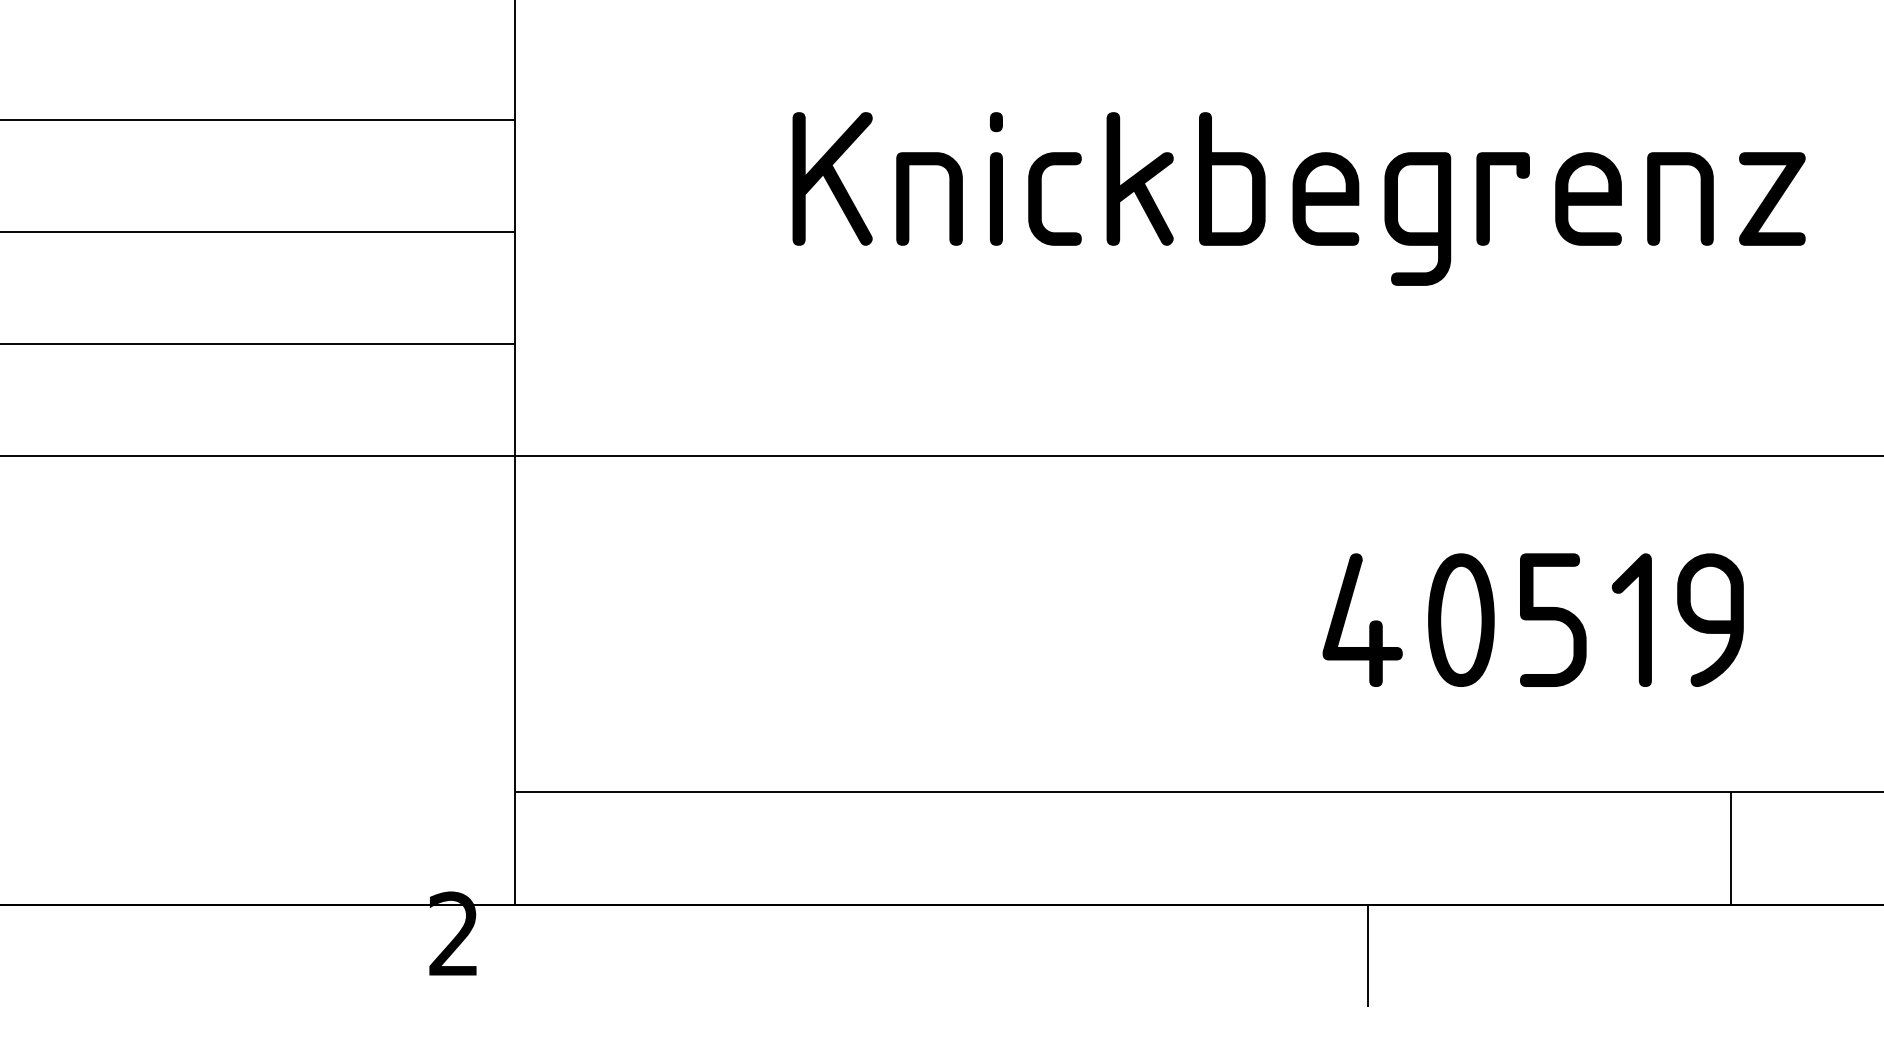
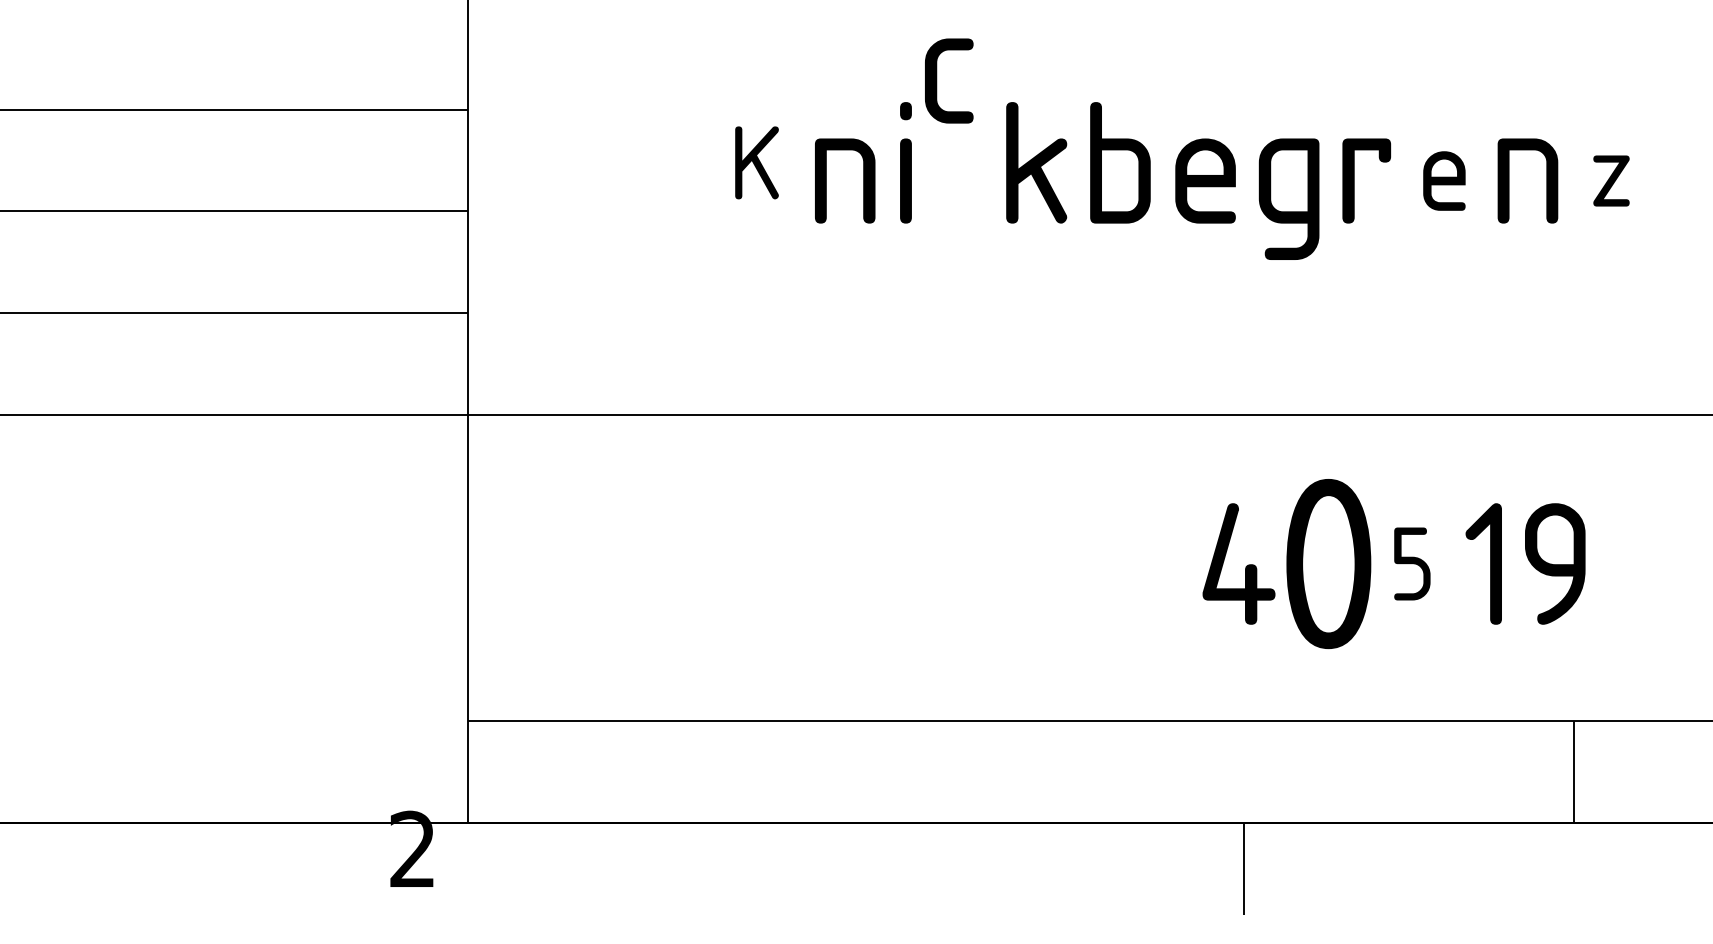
part: (832, 178) -> (756, 162), size x0.6
part: (1042, 198) -> (937, 80), moved
part: (1588, 198) -> (1444, 180), size x0.7
part: (1772, 198) -> (1611, 180), size x0.6
part: (1461, 619) -> (1328, 563), size x1.4
part: (1553, 619) -> (1412, 563), size x0.6

